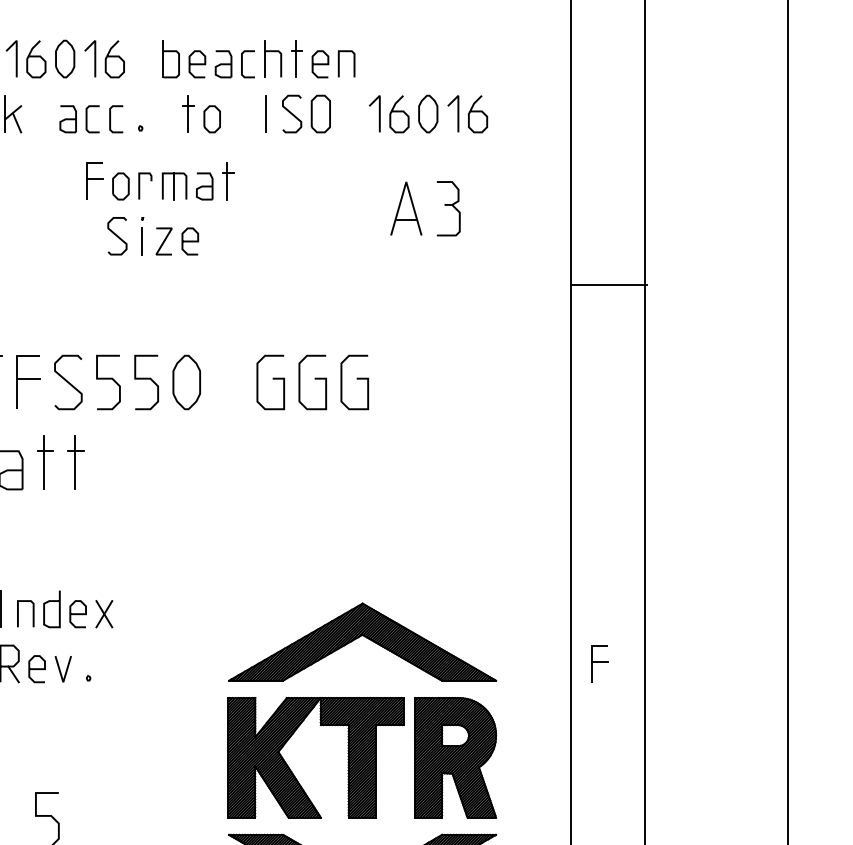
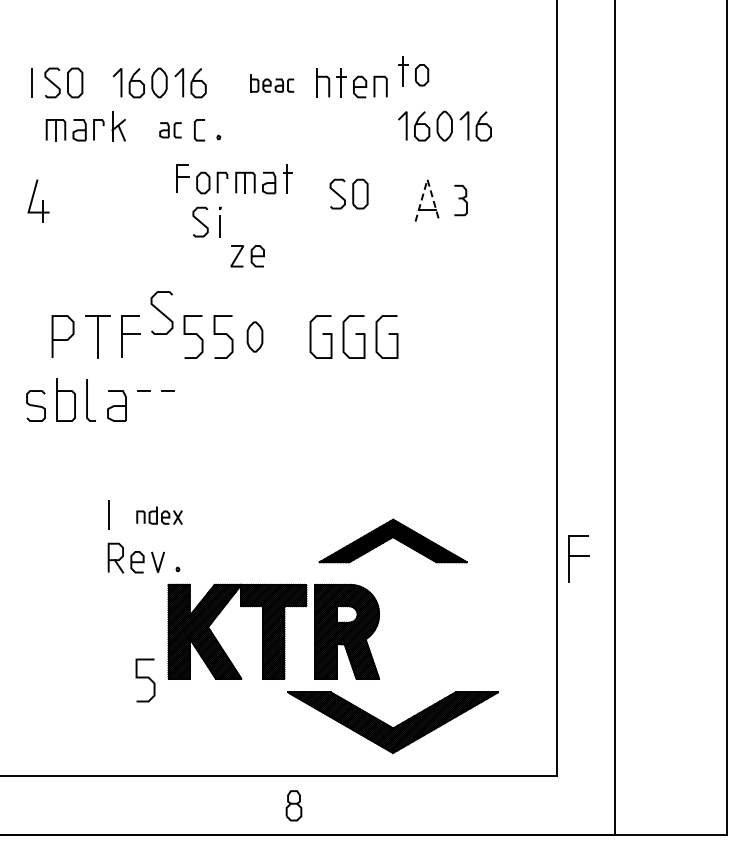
part: (208, 59) -> (272, 83), size x0.6
line: (266, 113) -> (317, 125), removed
part: (305, 113) -> (348, 193), moved
part: (201, 114) -> (413, 71), moved
part: (79, 119) -> (170, 130), size x0.7
line: (406, 181) -> (427, 179), solid -> dashed
part: (448, 208) -> (460, 200), size x0.7
part: (177, 241) -> (247, 256), moved
line: (608, 285) -> (586, 260), removed
curve: (67, 381) -> (161, 312), moved
part: (186, 381) -> (254, 336), size x0.7
line: (44, 463) -> (143, 400), removed
line: (75, 463) -> (167, 400), removed
part: (65, 609) -> (159, 515), size x0.6
part: (361, 641) -> (392, 540), size x0.7
part: (599, 663) -> (579, 557), size x1.6
part: (361, 757) -> (273, 631), moved

